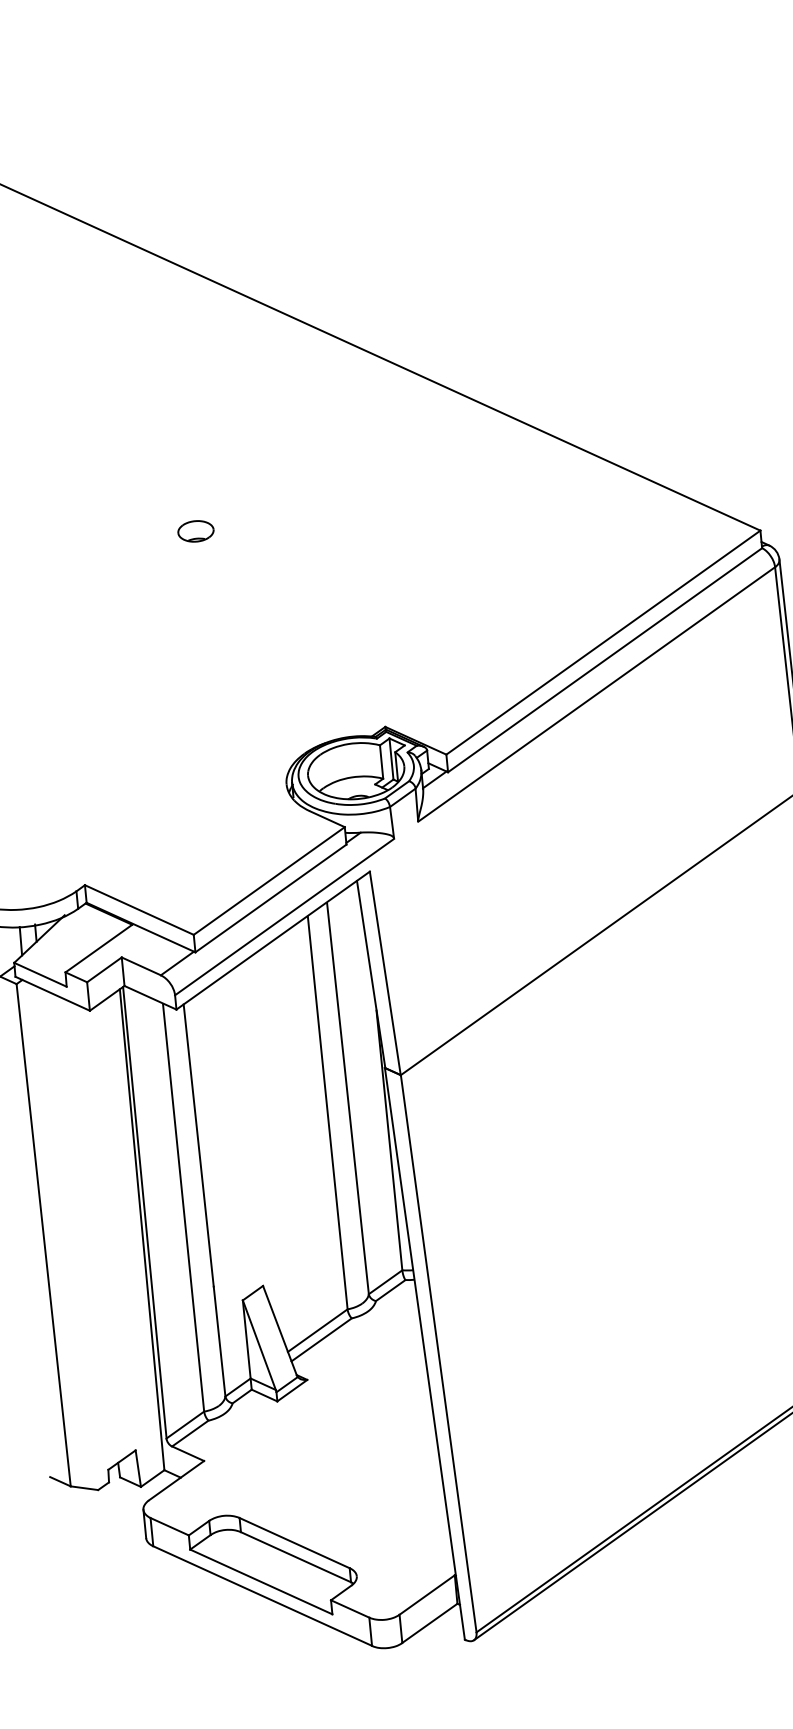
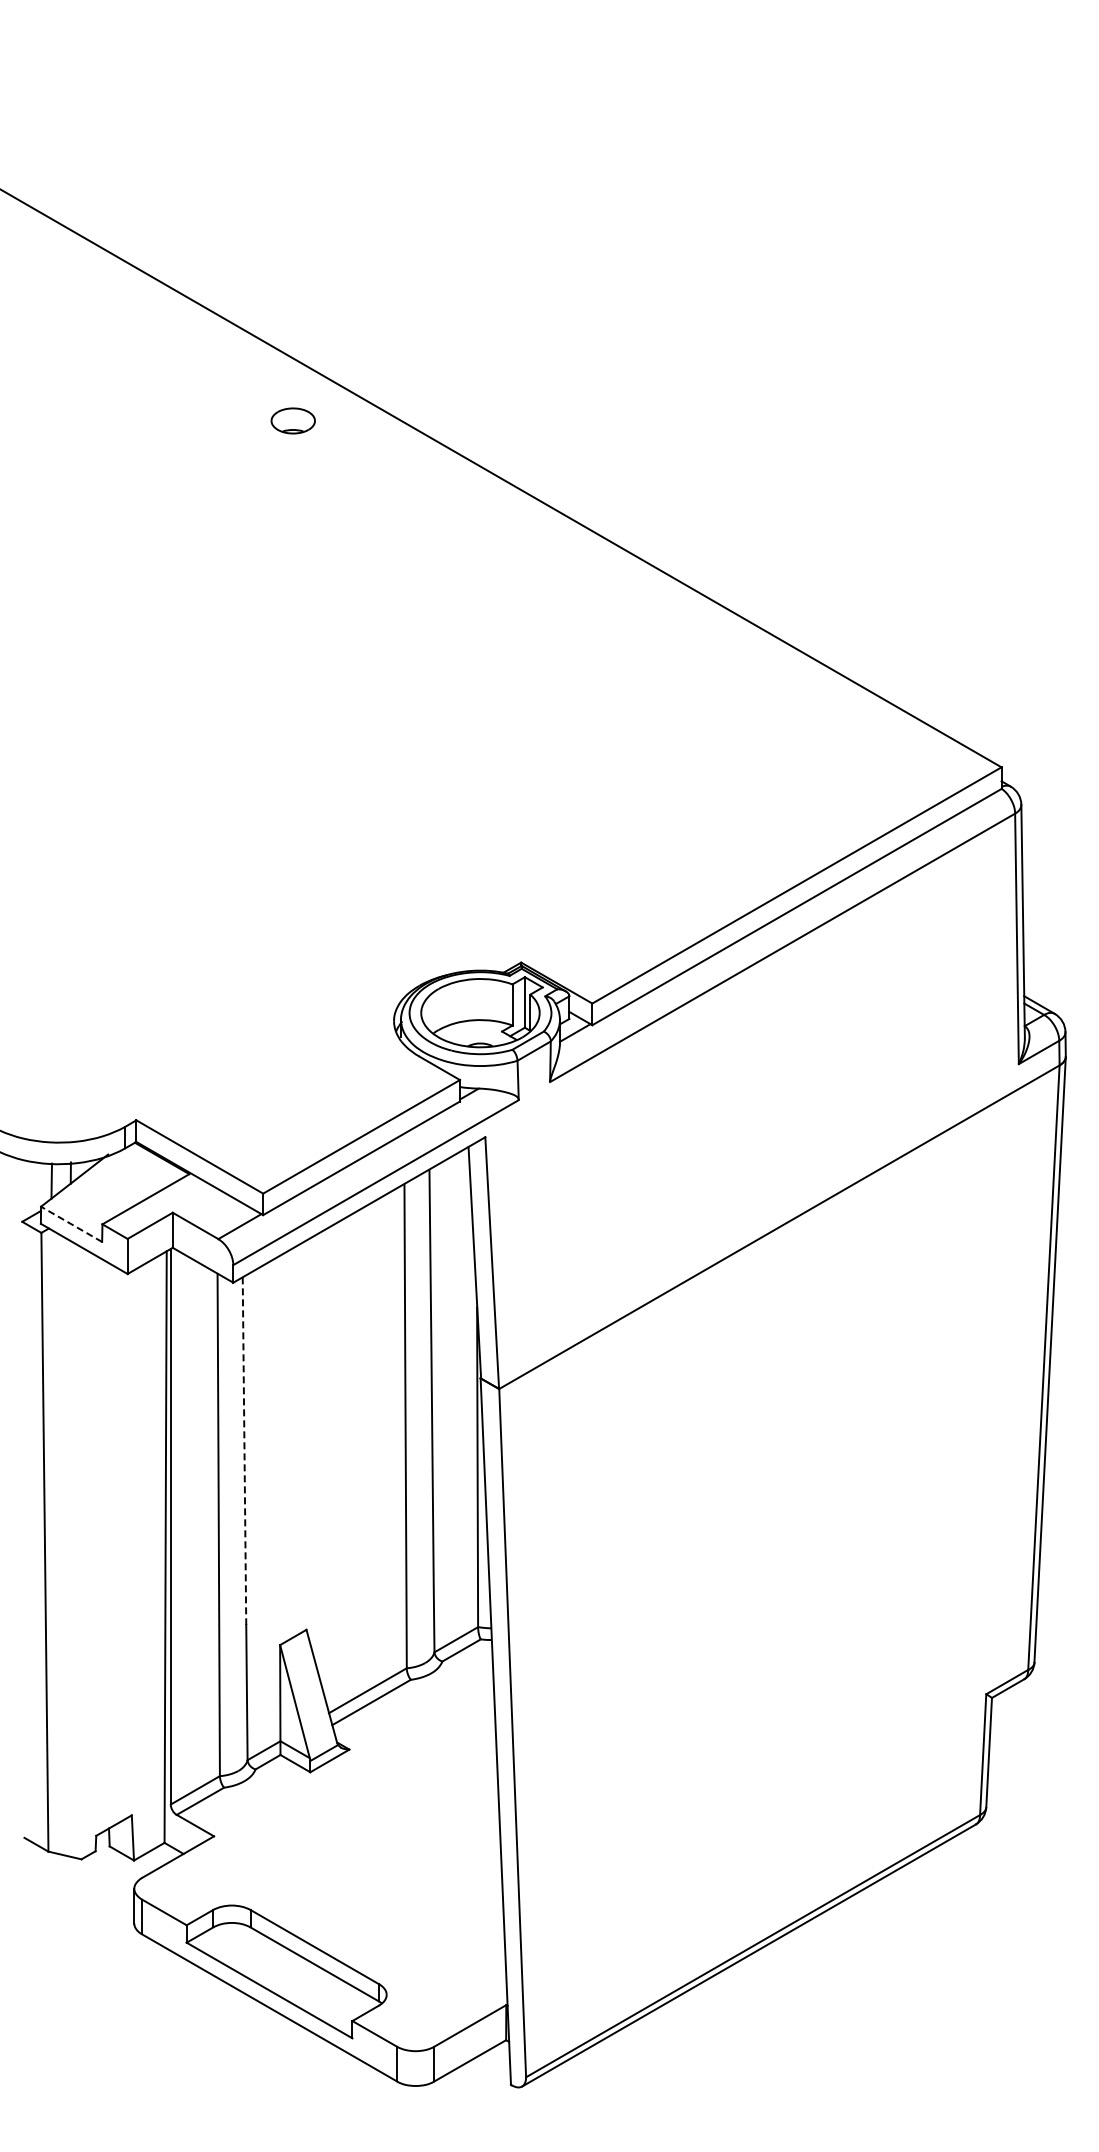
part: (195, 531) -> (292, 420), moved
line: (40, 974) -> (71, 1224), solid -> dashed
line: (198, 1145) -> (244, 1451), solid -> dashed

